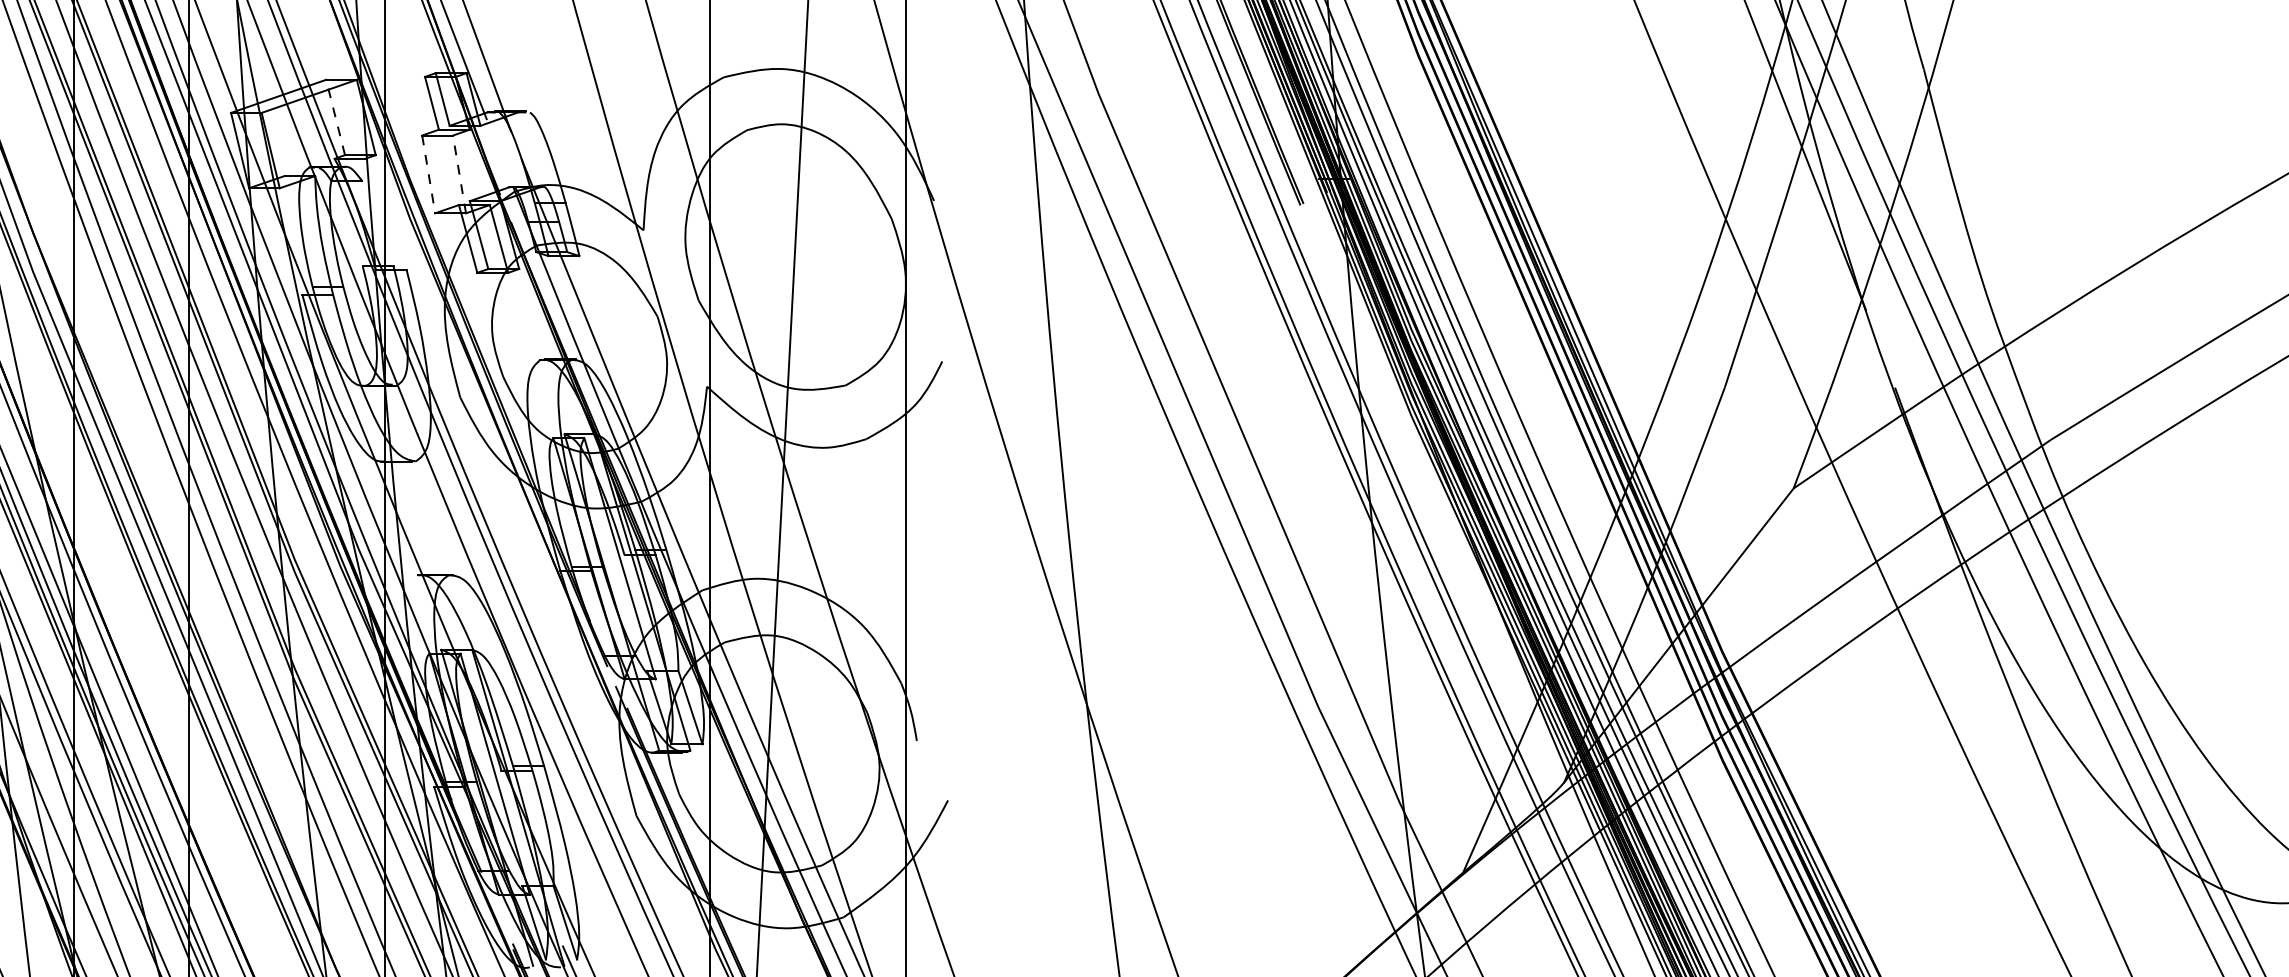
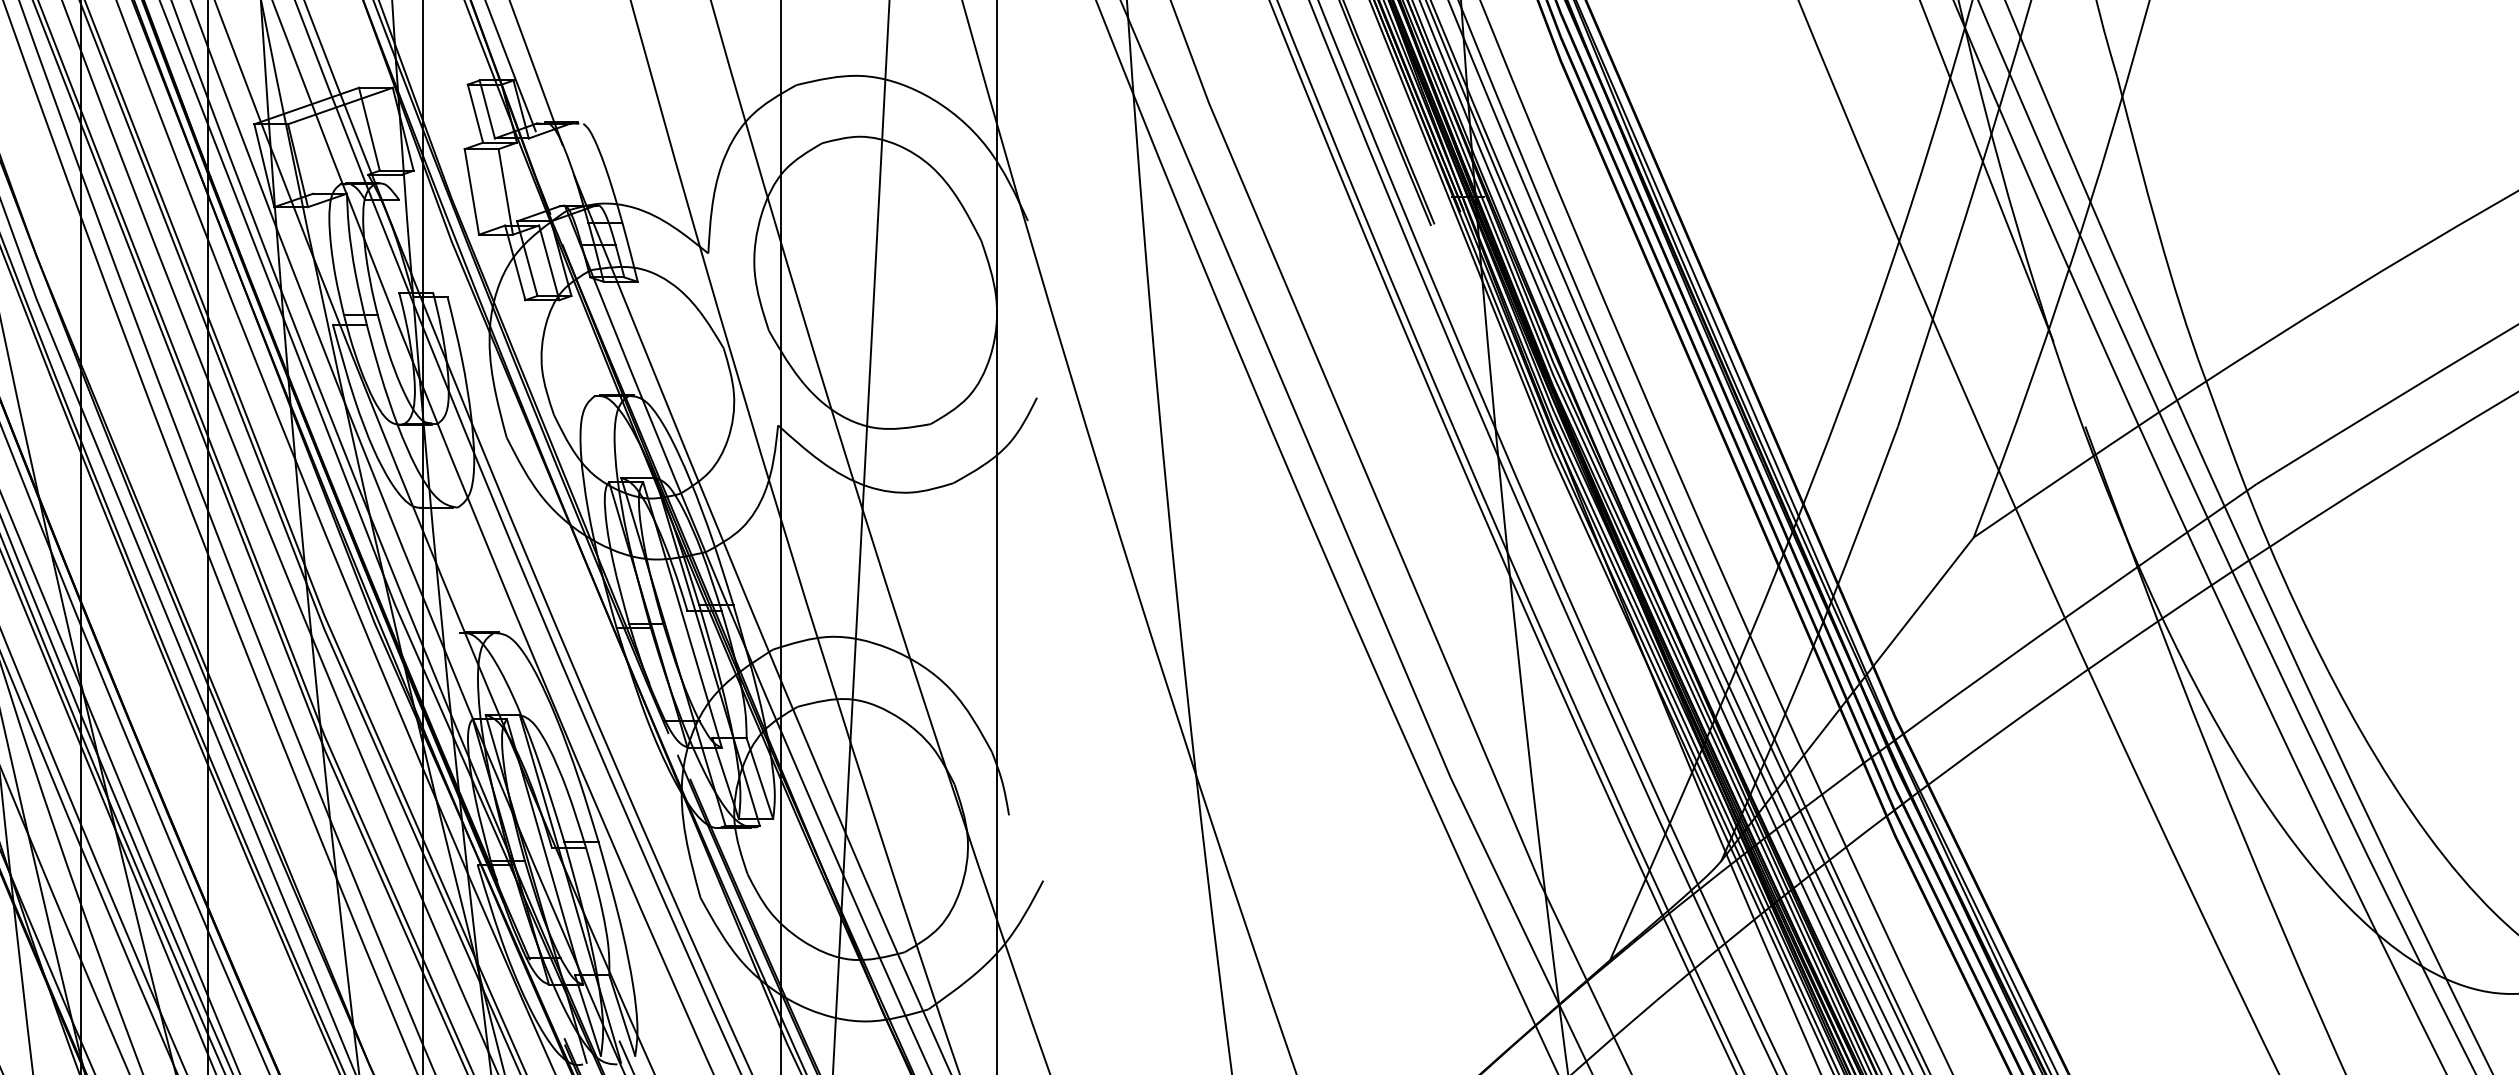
line: (335, 117) -> (369, 129), dashed -> solid
line: (428, 174) -> (471, 192), dashed -> solid
line: (459, 174) -> (505, 191), dashed -> solid

